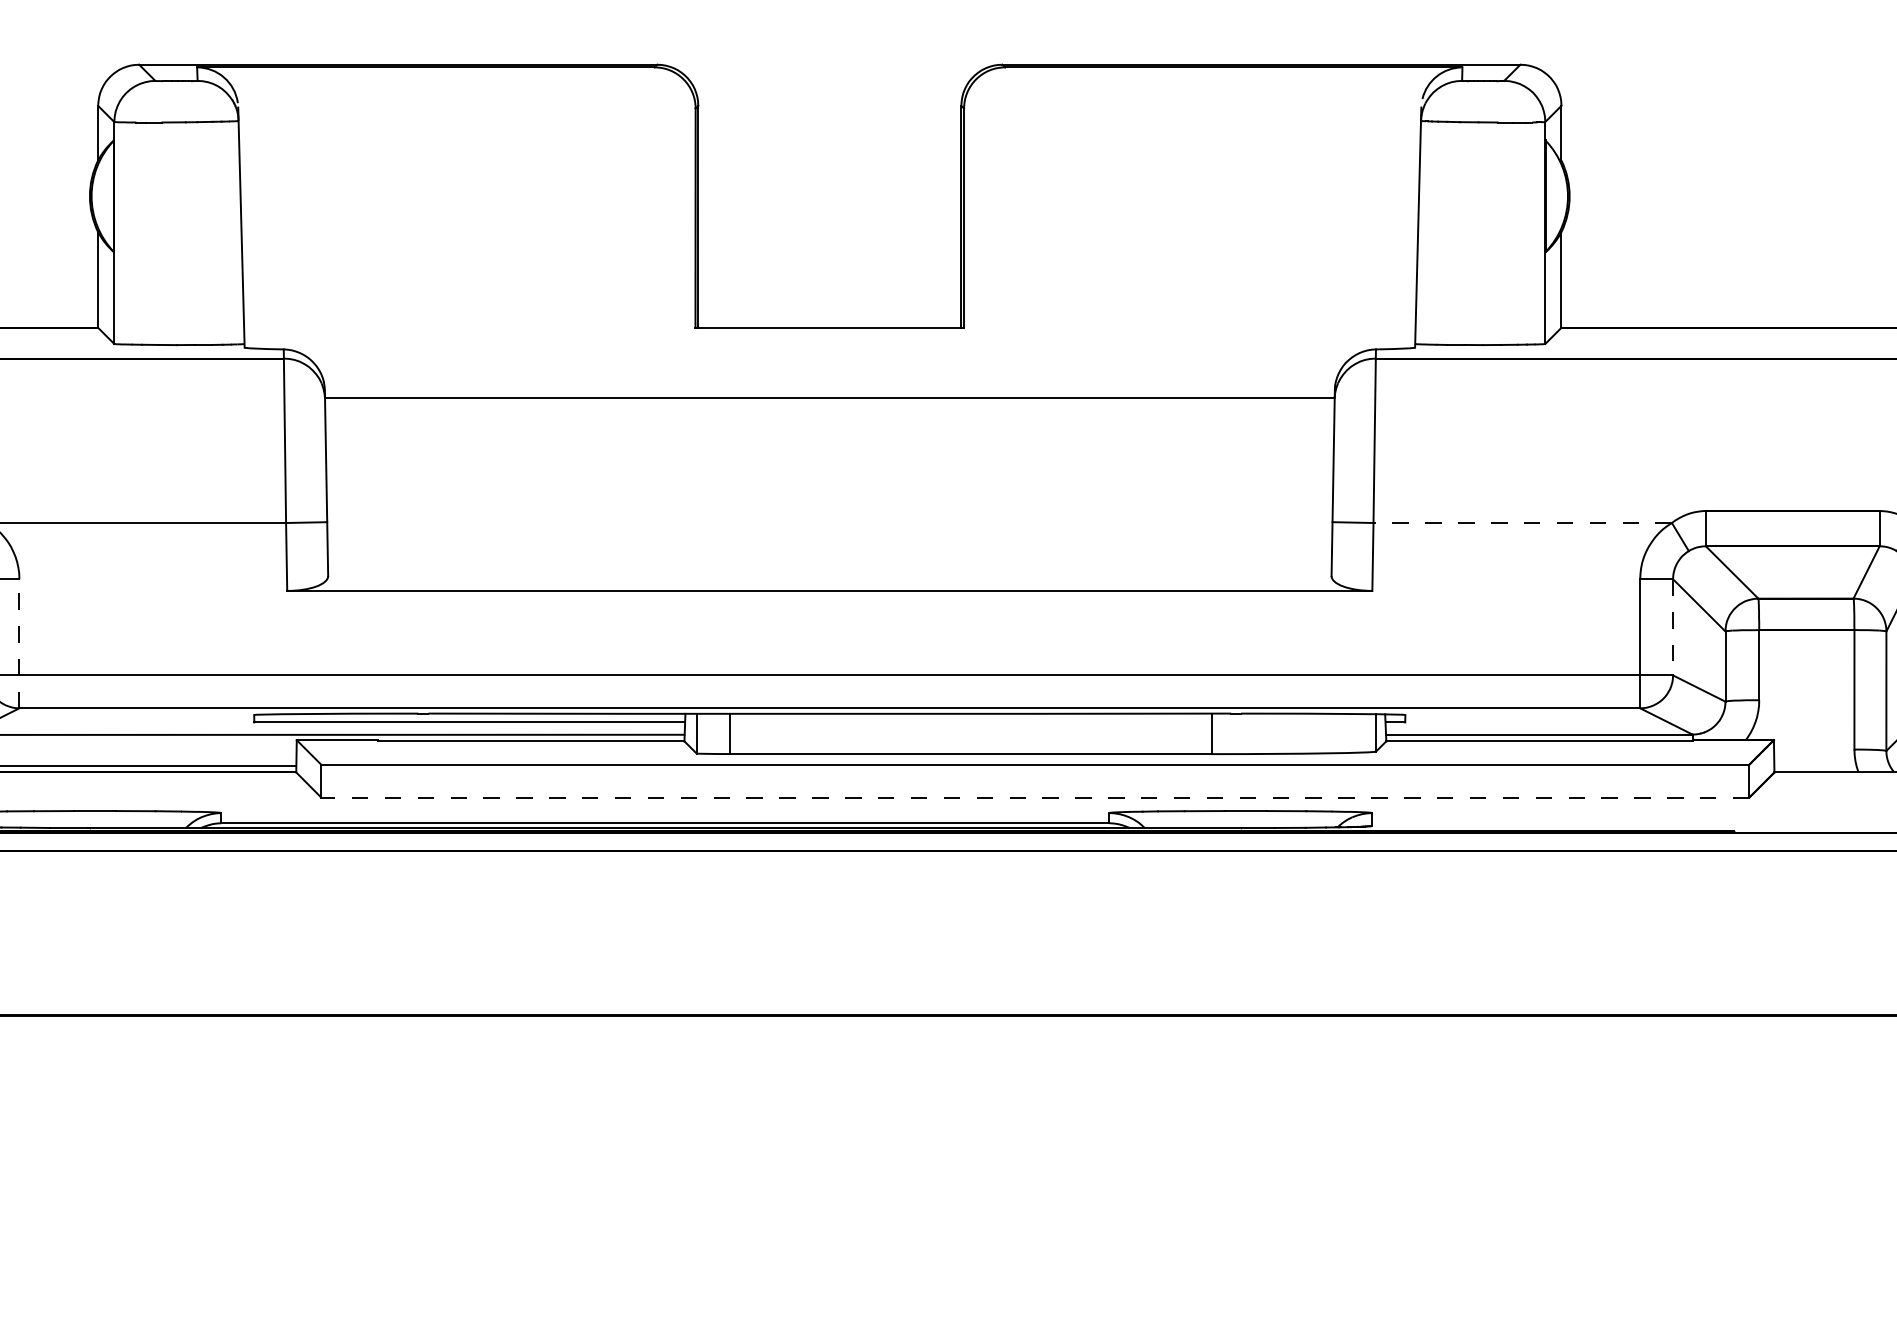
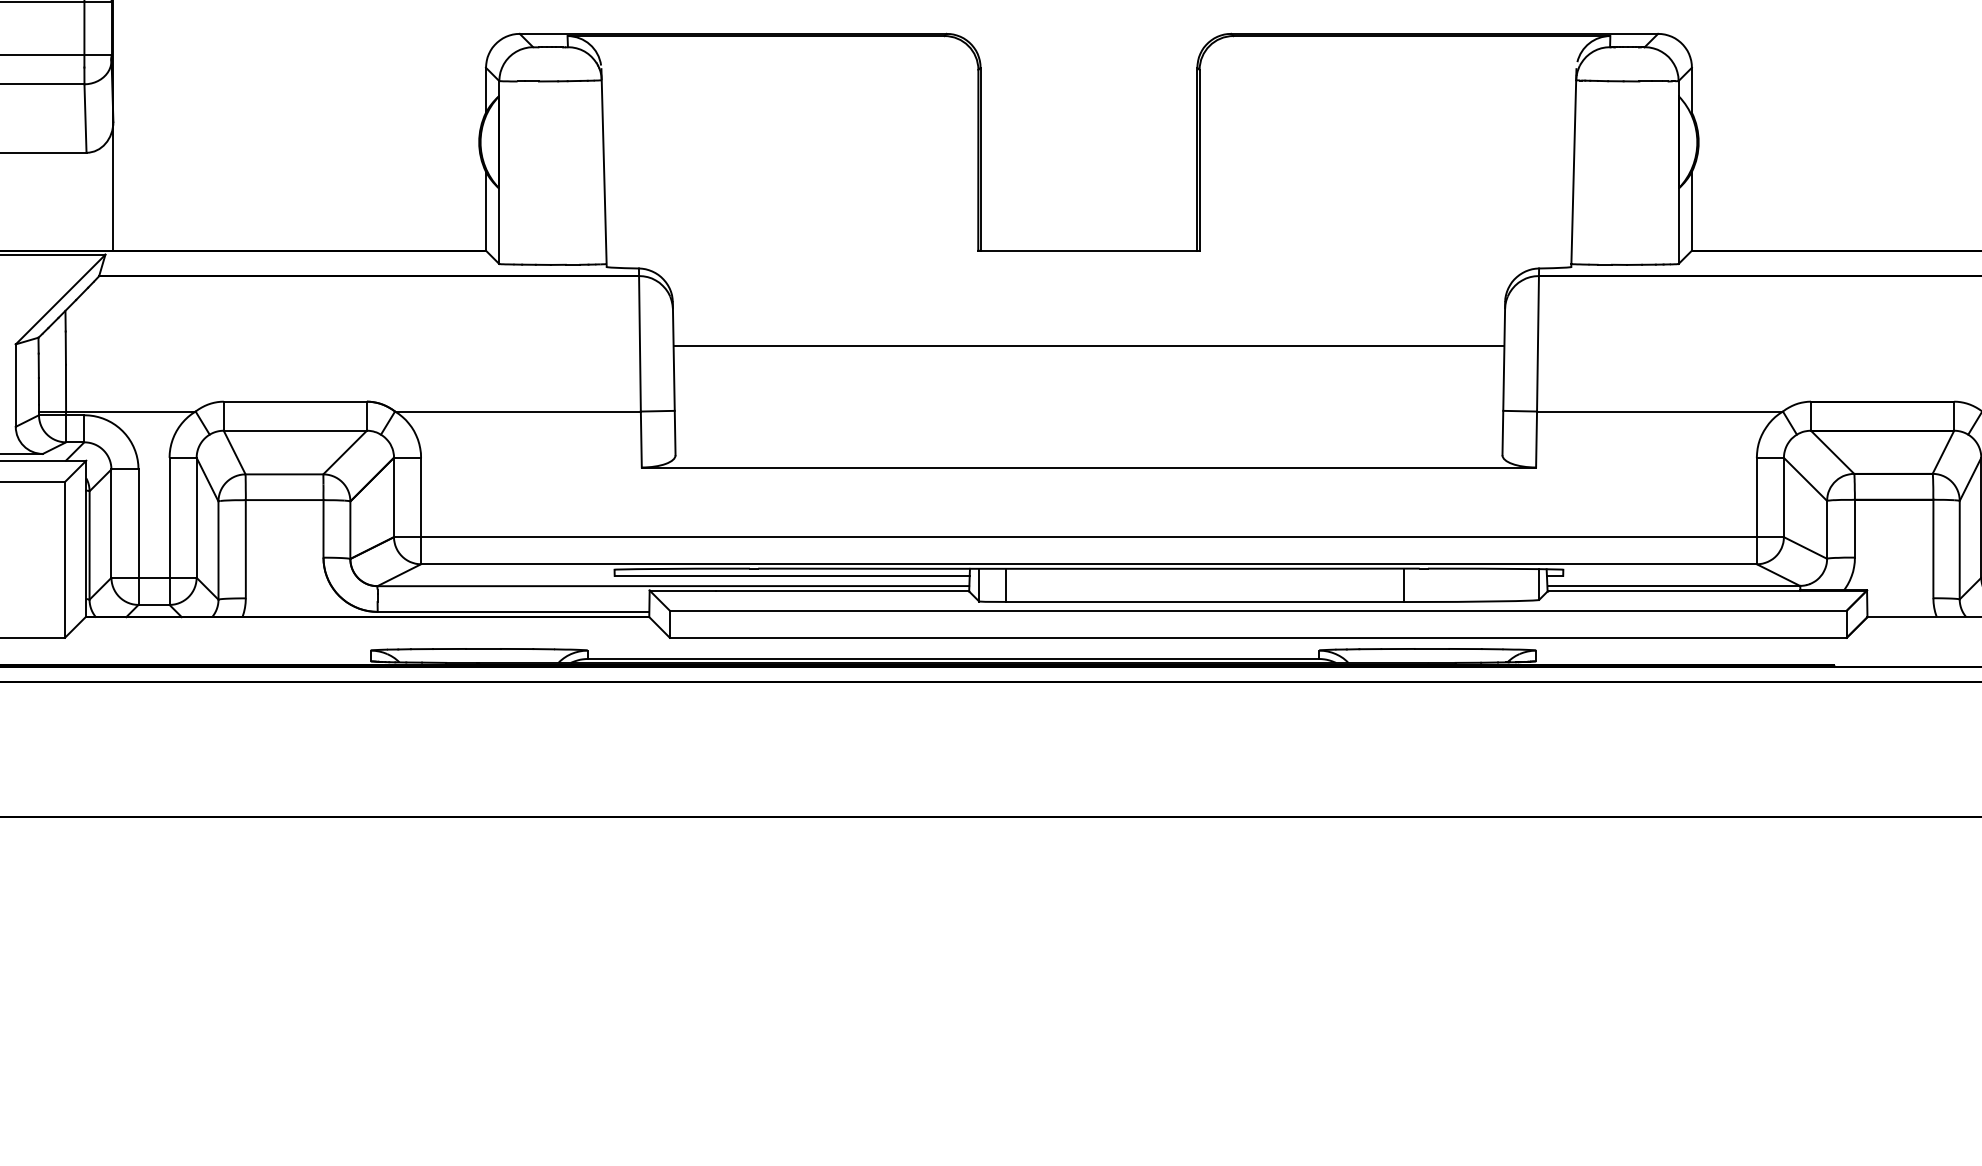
line: (829, 397) -> (1088, 345), moved
line: (1523, 522) -> (1660, 411), dashed -> solid
line: (1672, 627) -> (1783, 497), dashed -> solid
line: (19, 643) -> (421, 510), dashed -> solid
line: (1034, 797) -> (1257, 637), dashed -> solid

